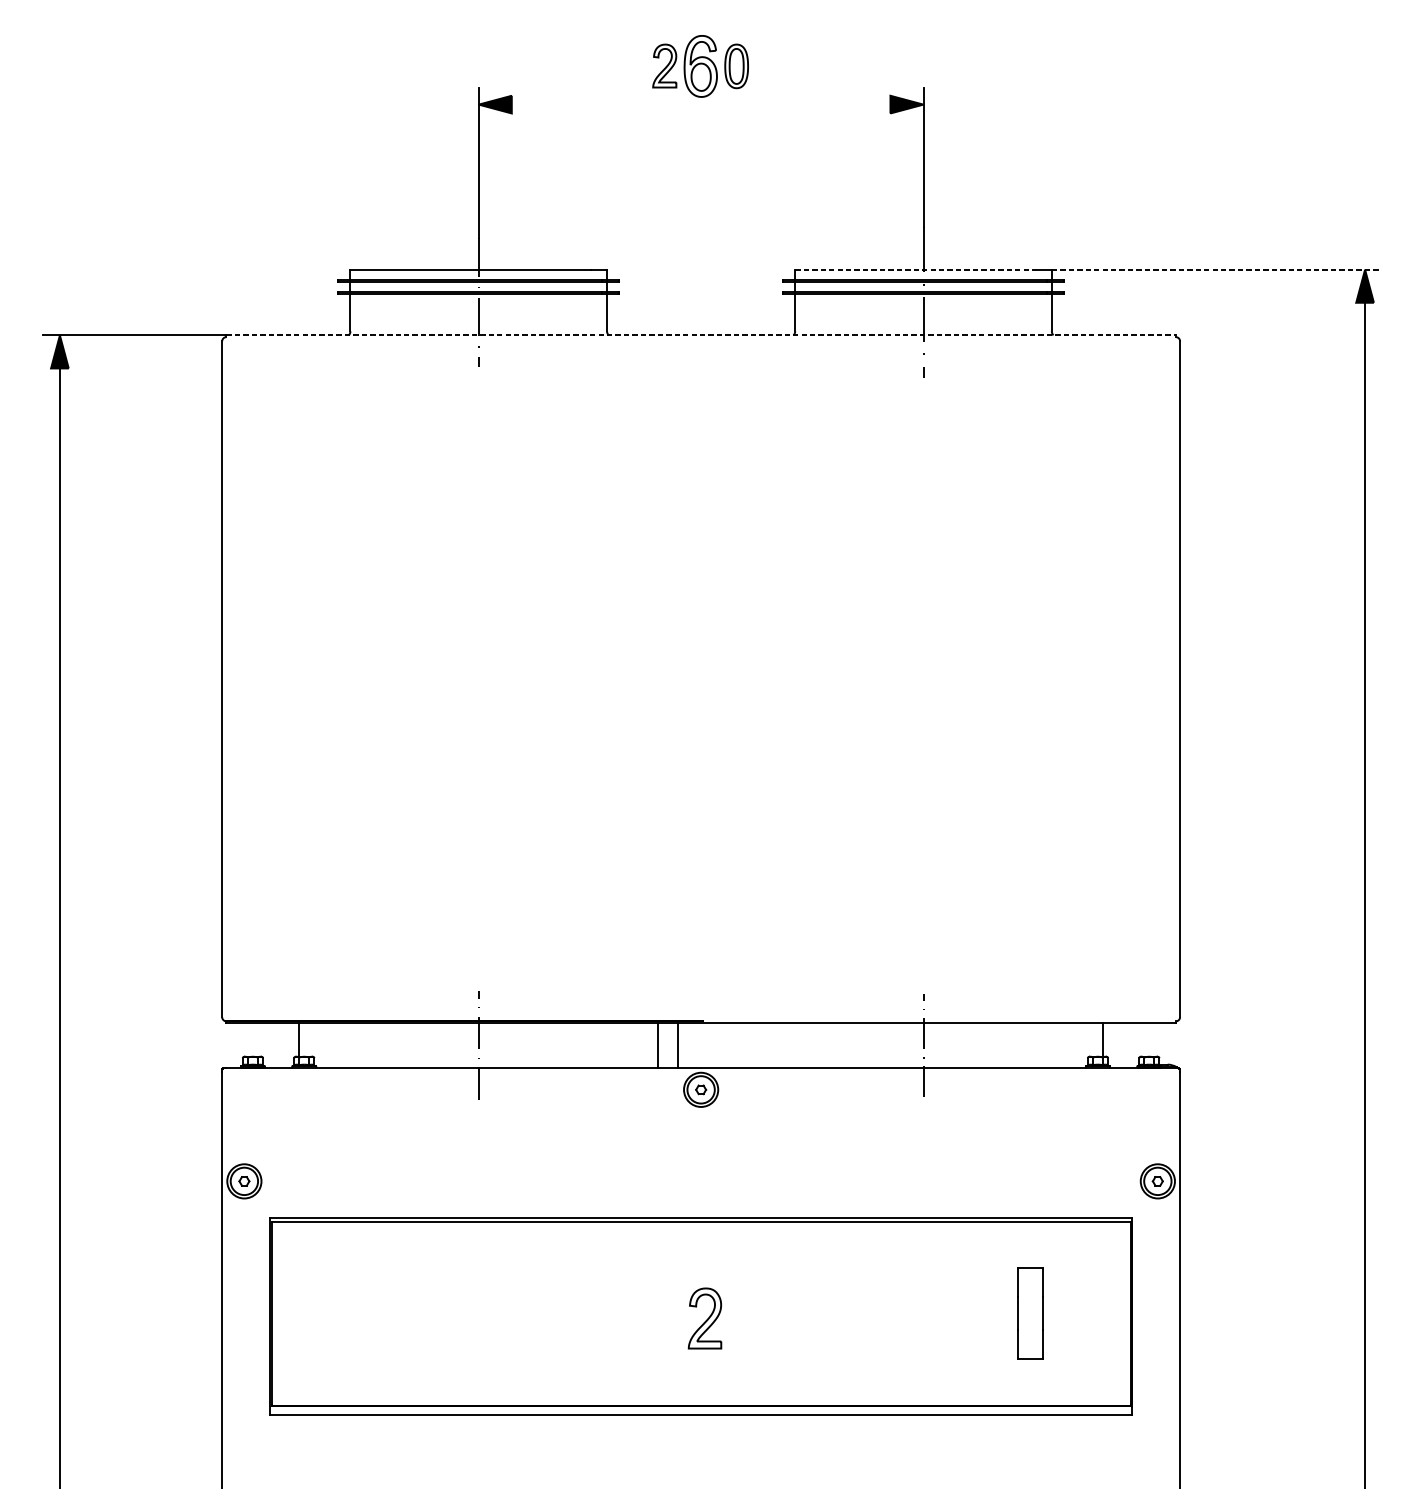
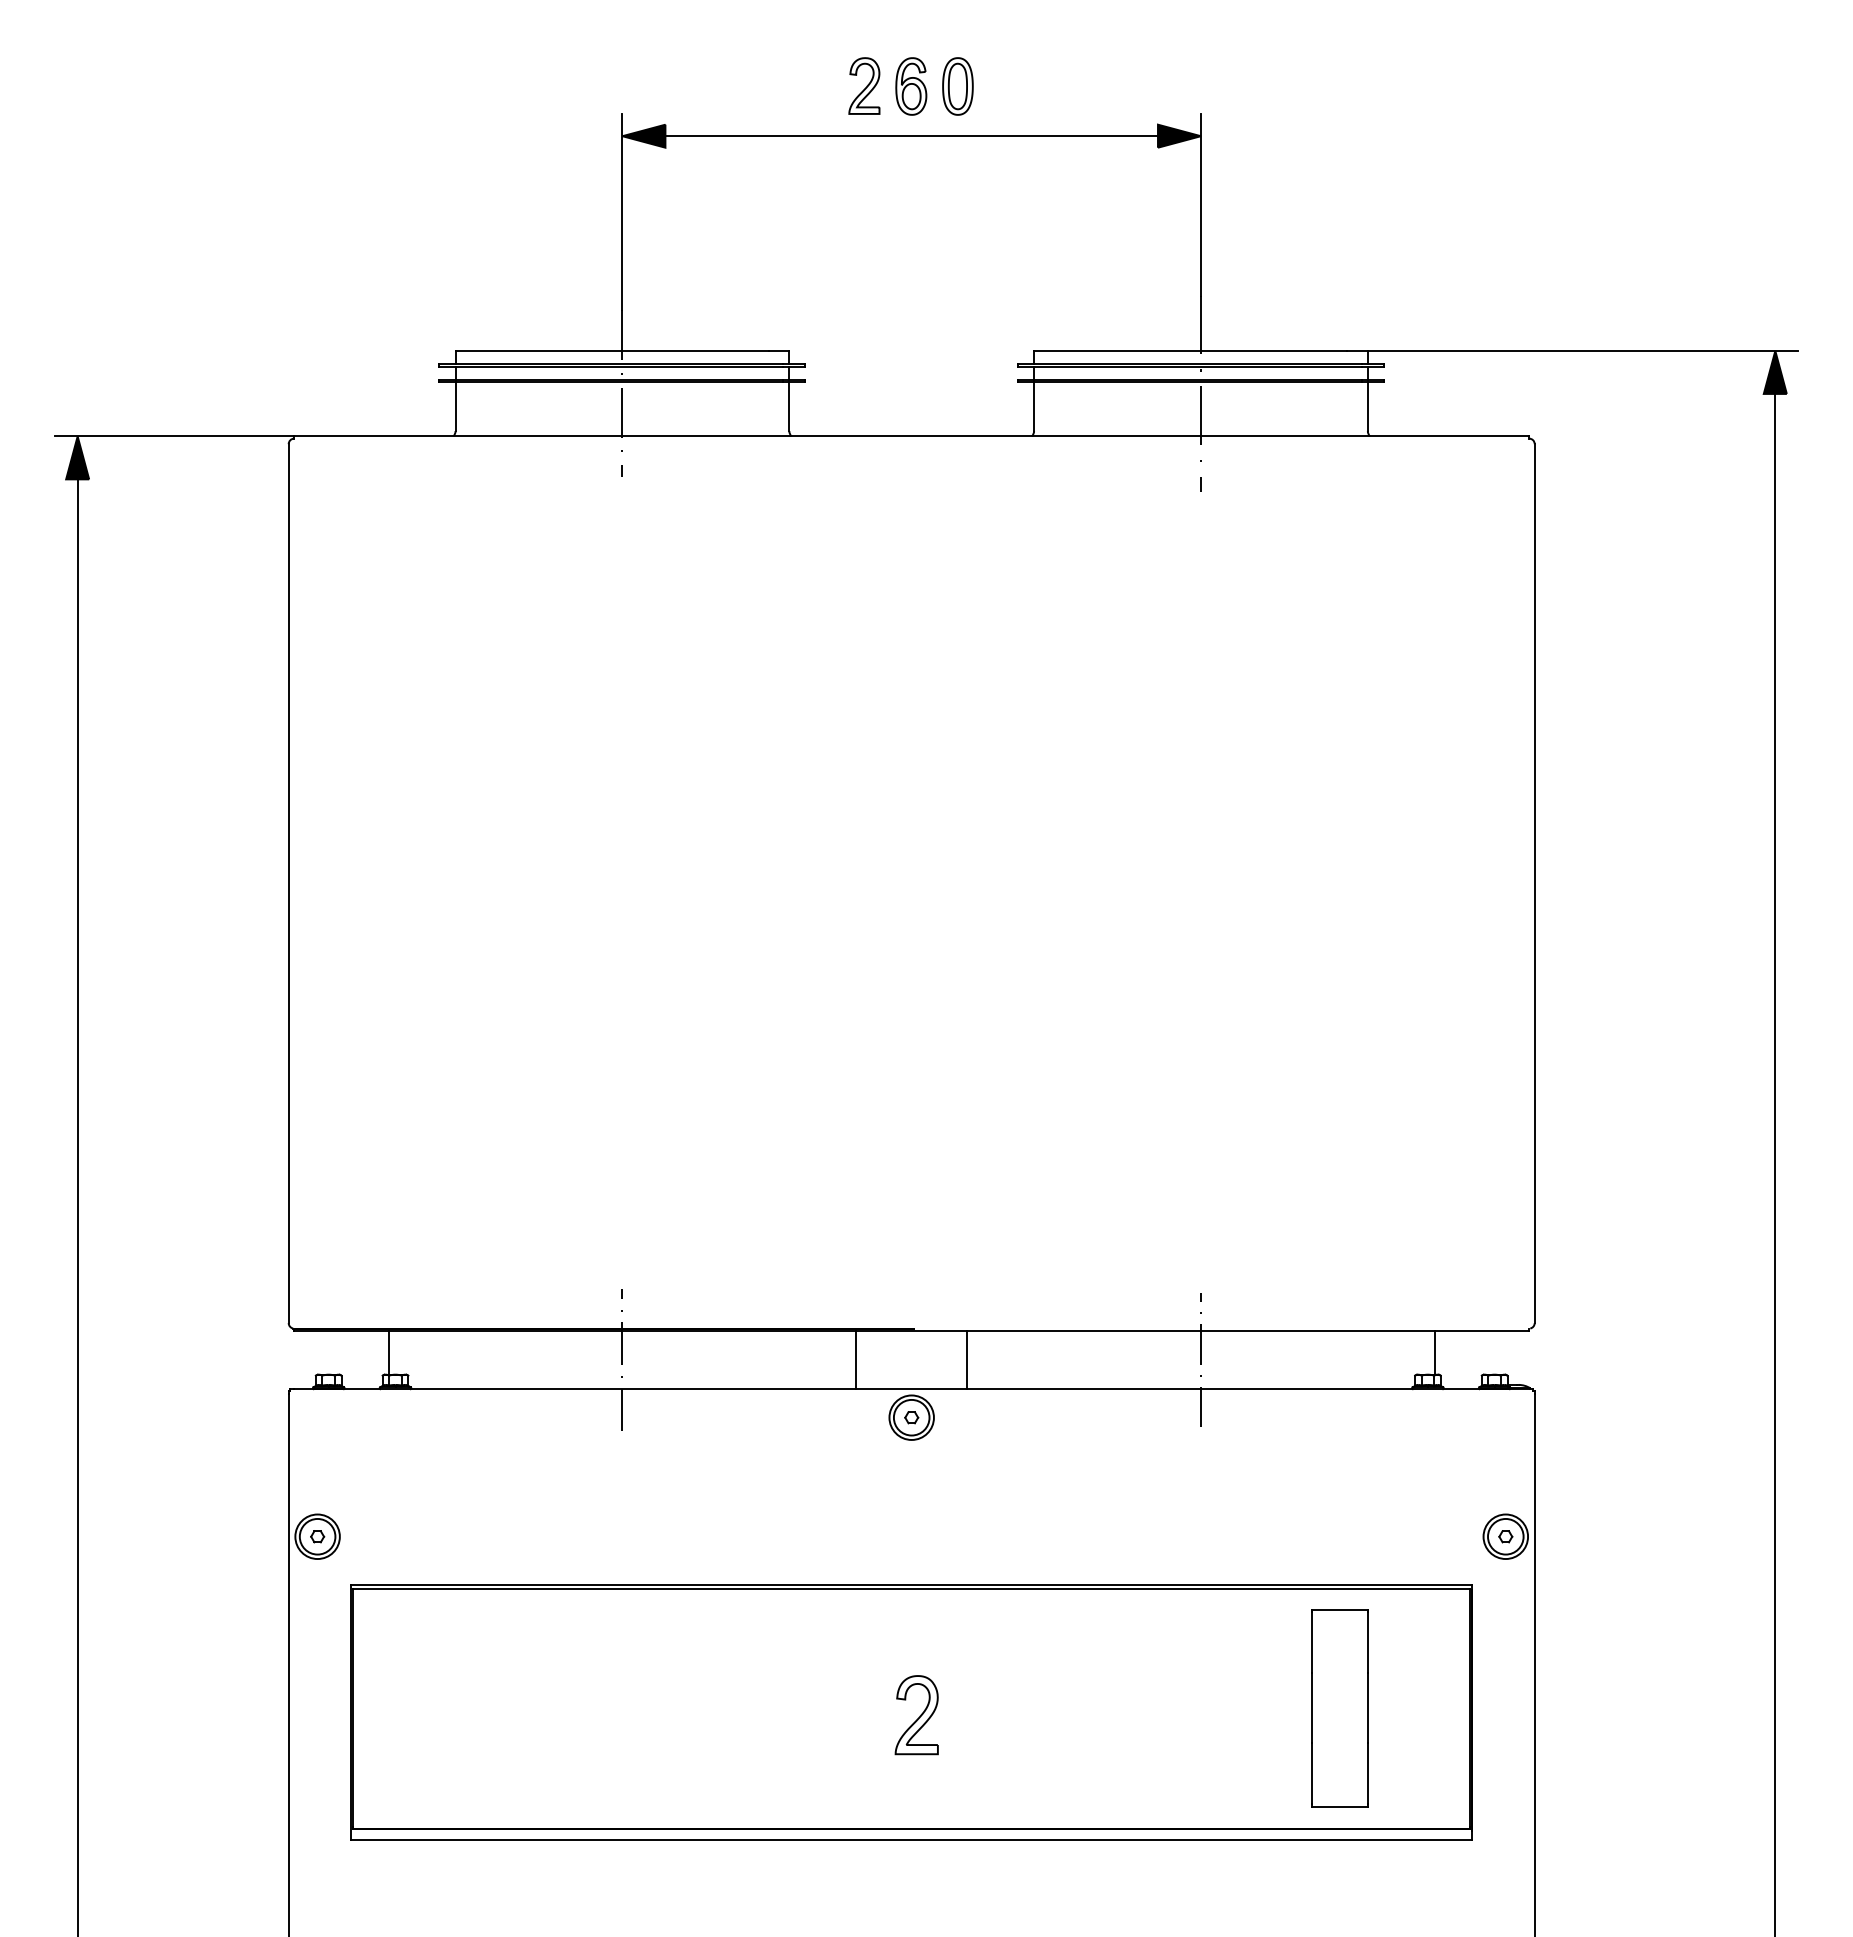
part: (700, 66) -> (911, 86), size x0.71
line: (700, 104) -> (911, 136), added
line: (915, 269) -> (1190, 350), dashed -> solid
line: (1216, 269) -> (1582, 350), dashed -> solid
line: (701, 335) -> (912, 436), dashed -> solid
line: (677, 1045) -> (967, 1359), moved
part: (1030, 1313) -> (1339, 1708), size x1.67

